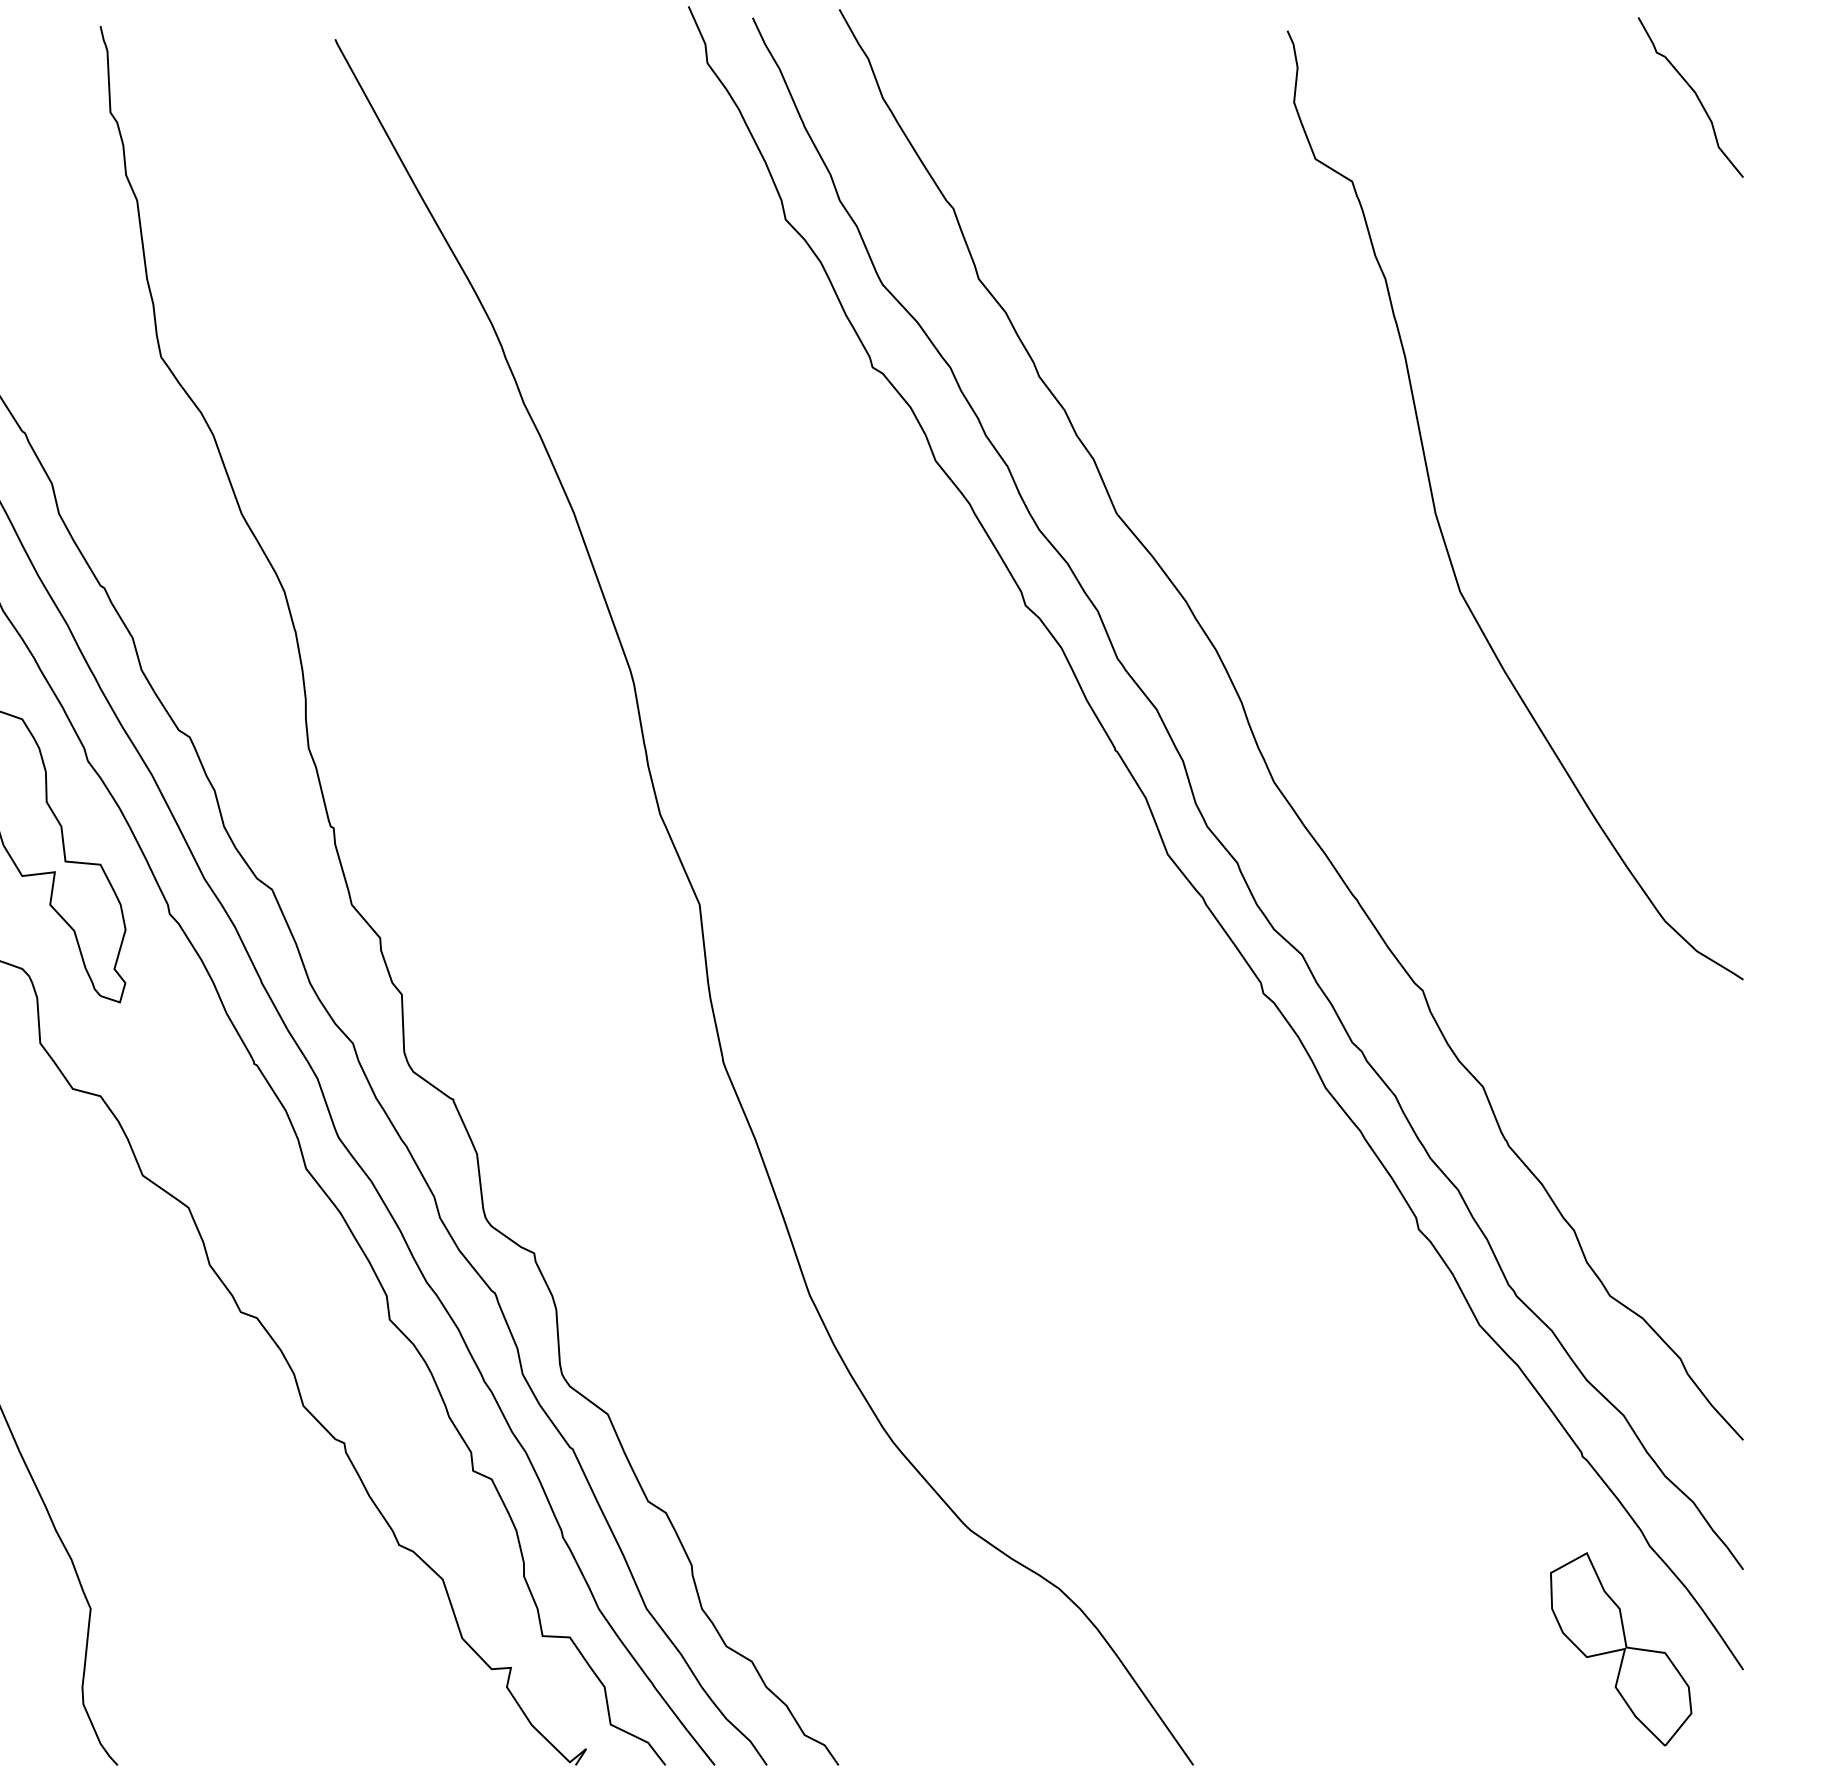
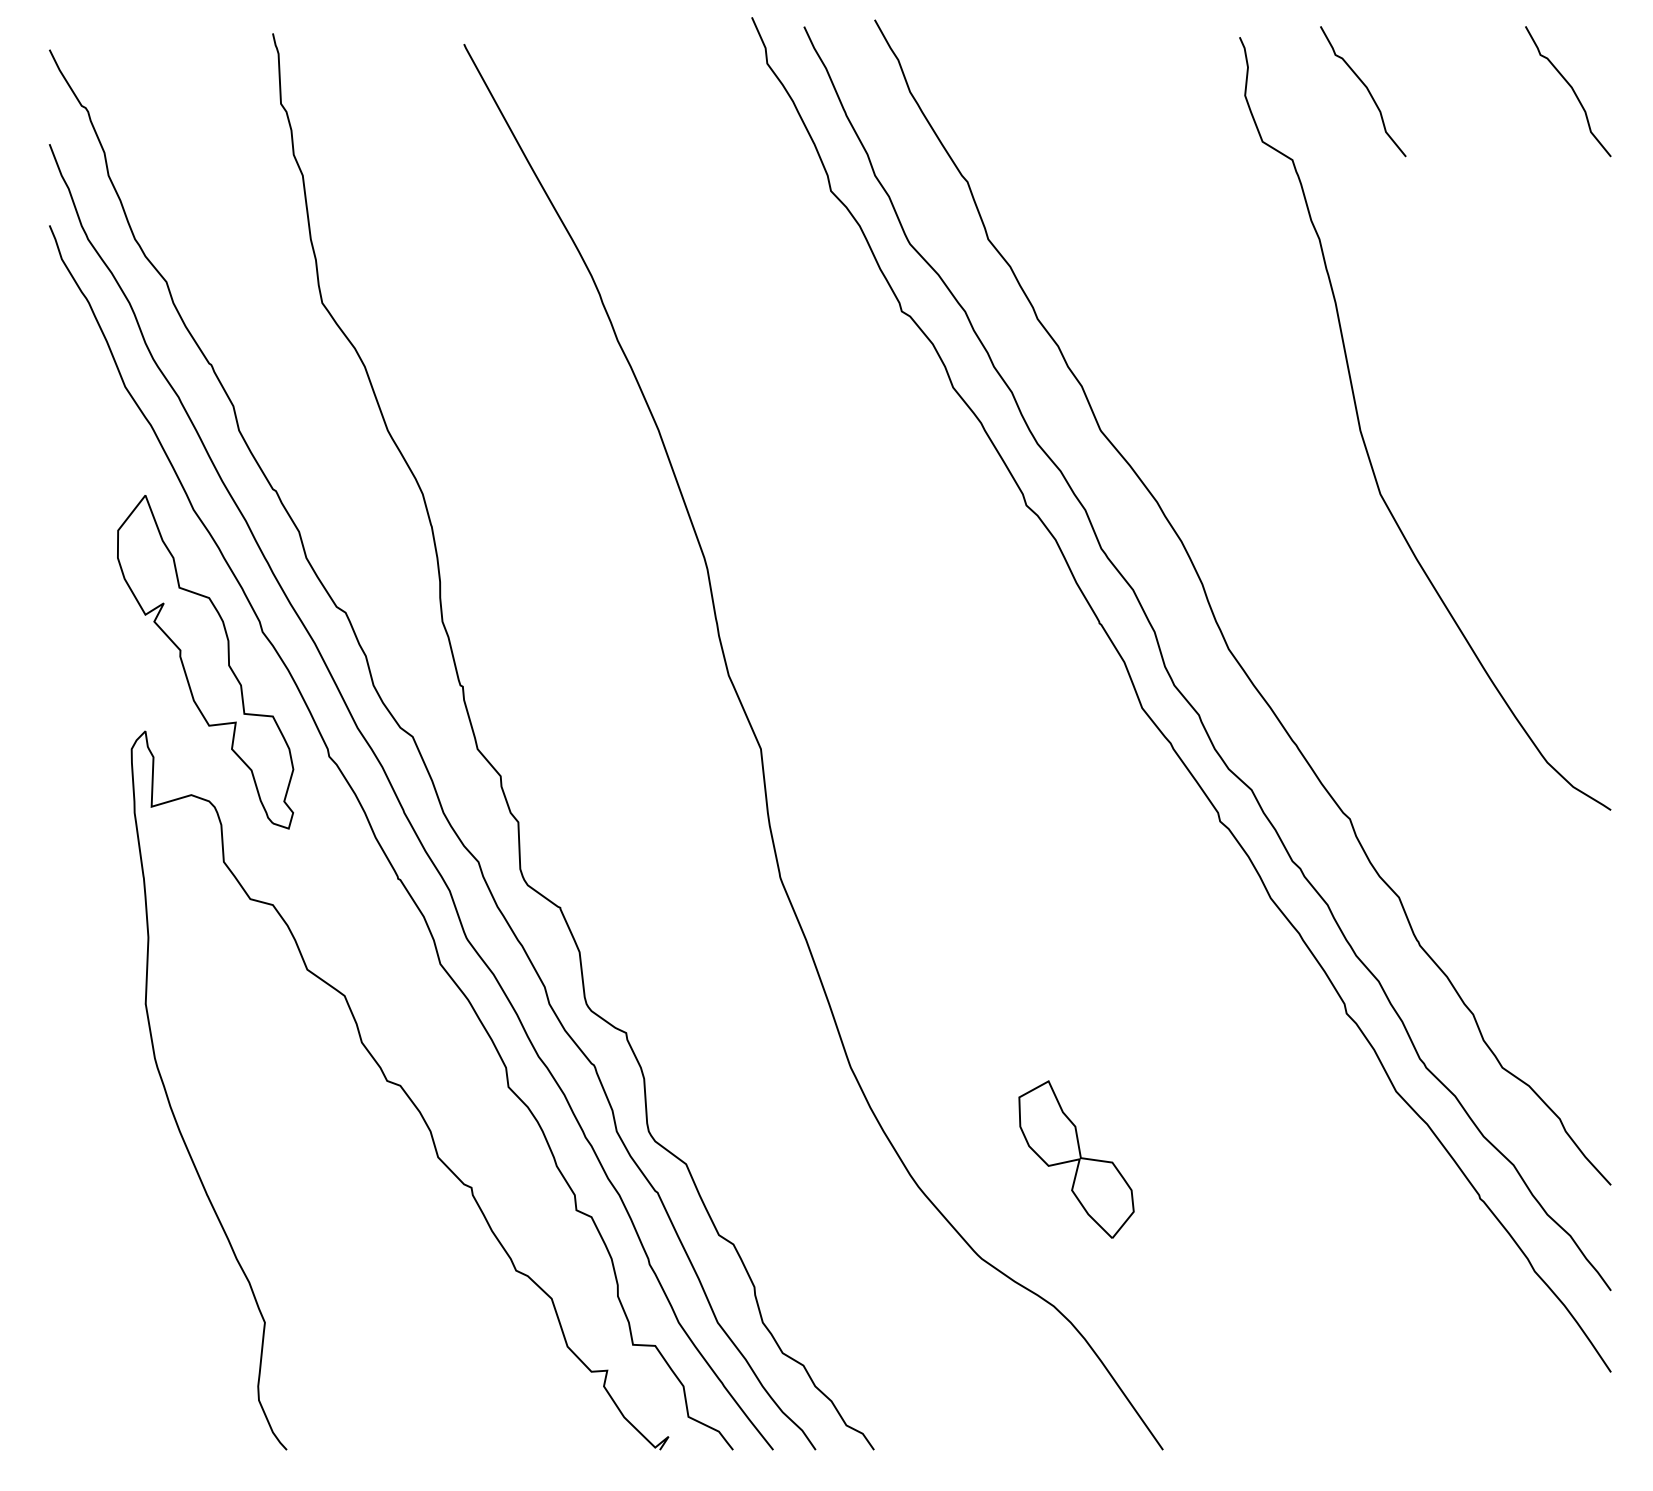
curve: (1443, 94) -> (1366, 89), added
part: (1621, 1649) -> (1076, 1159), moved

